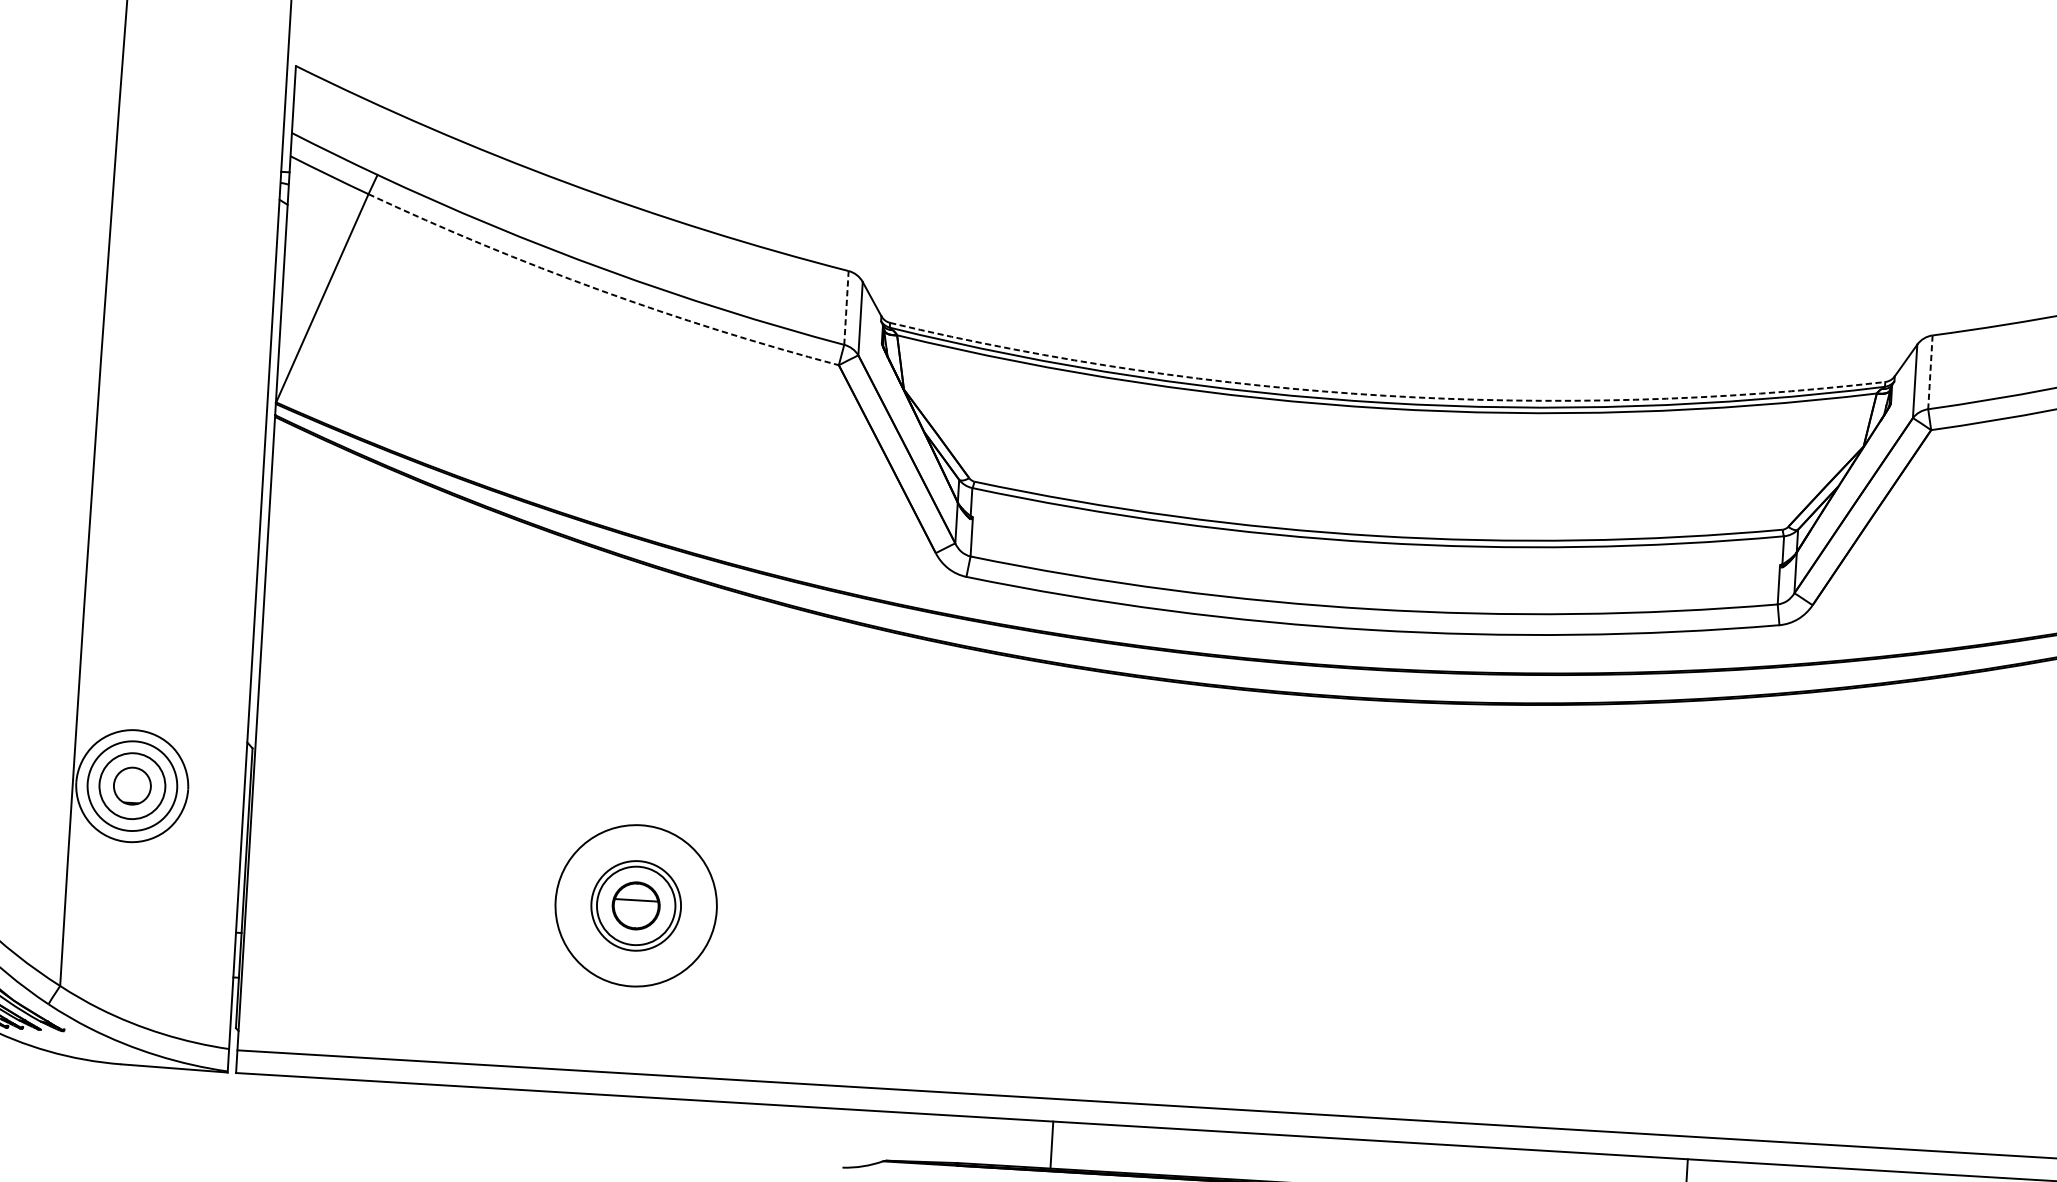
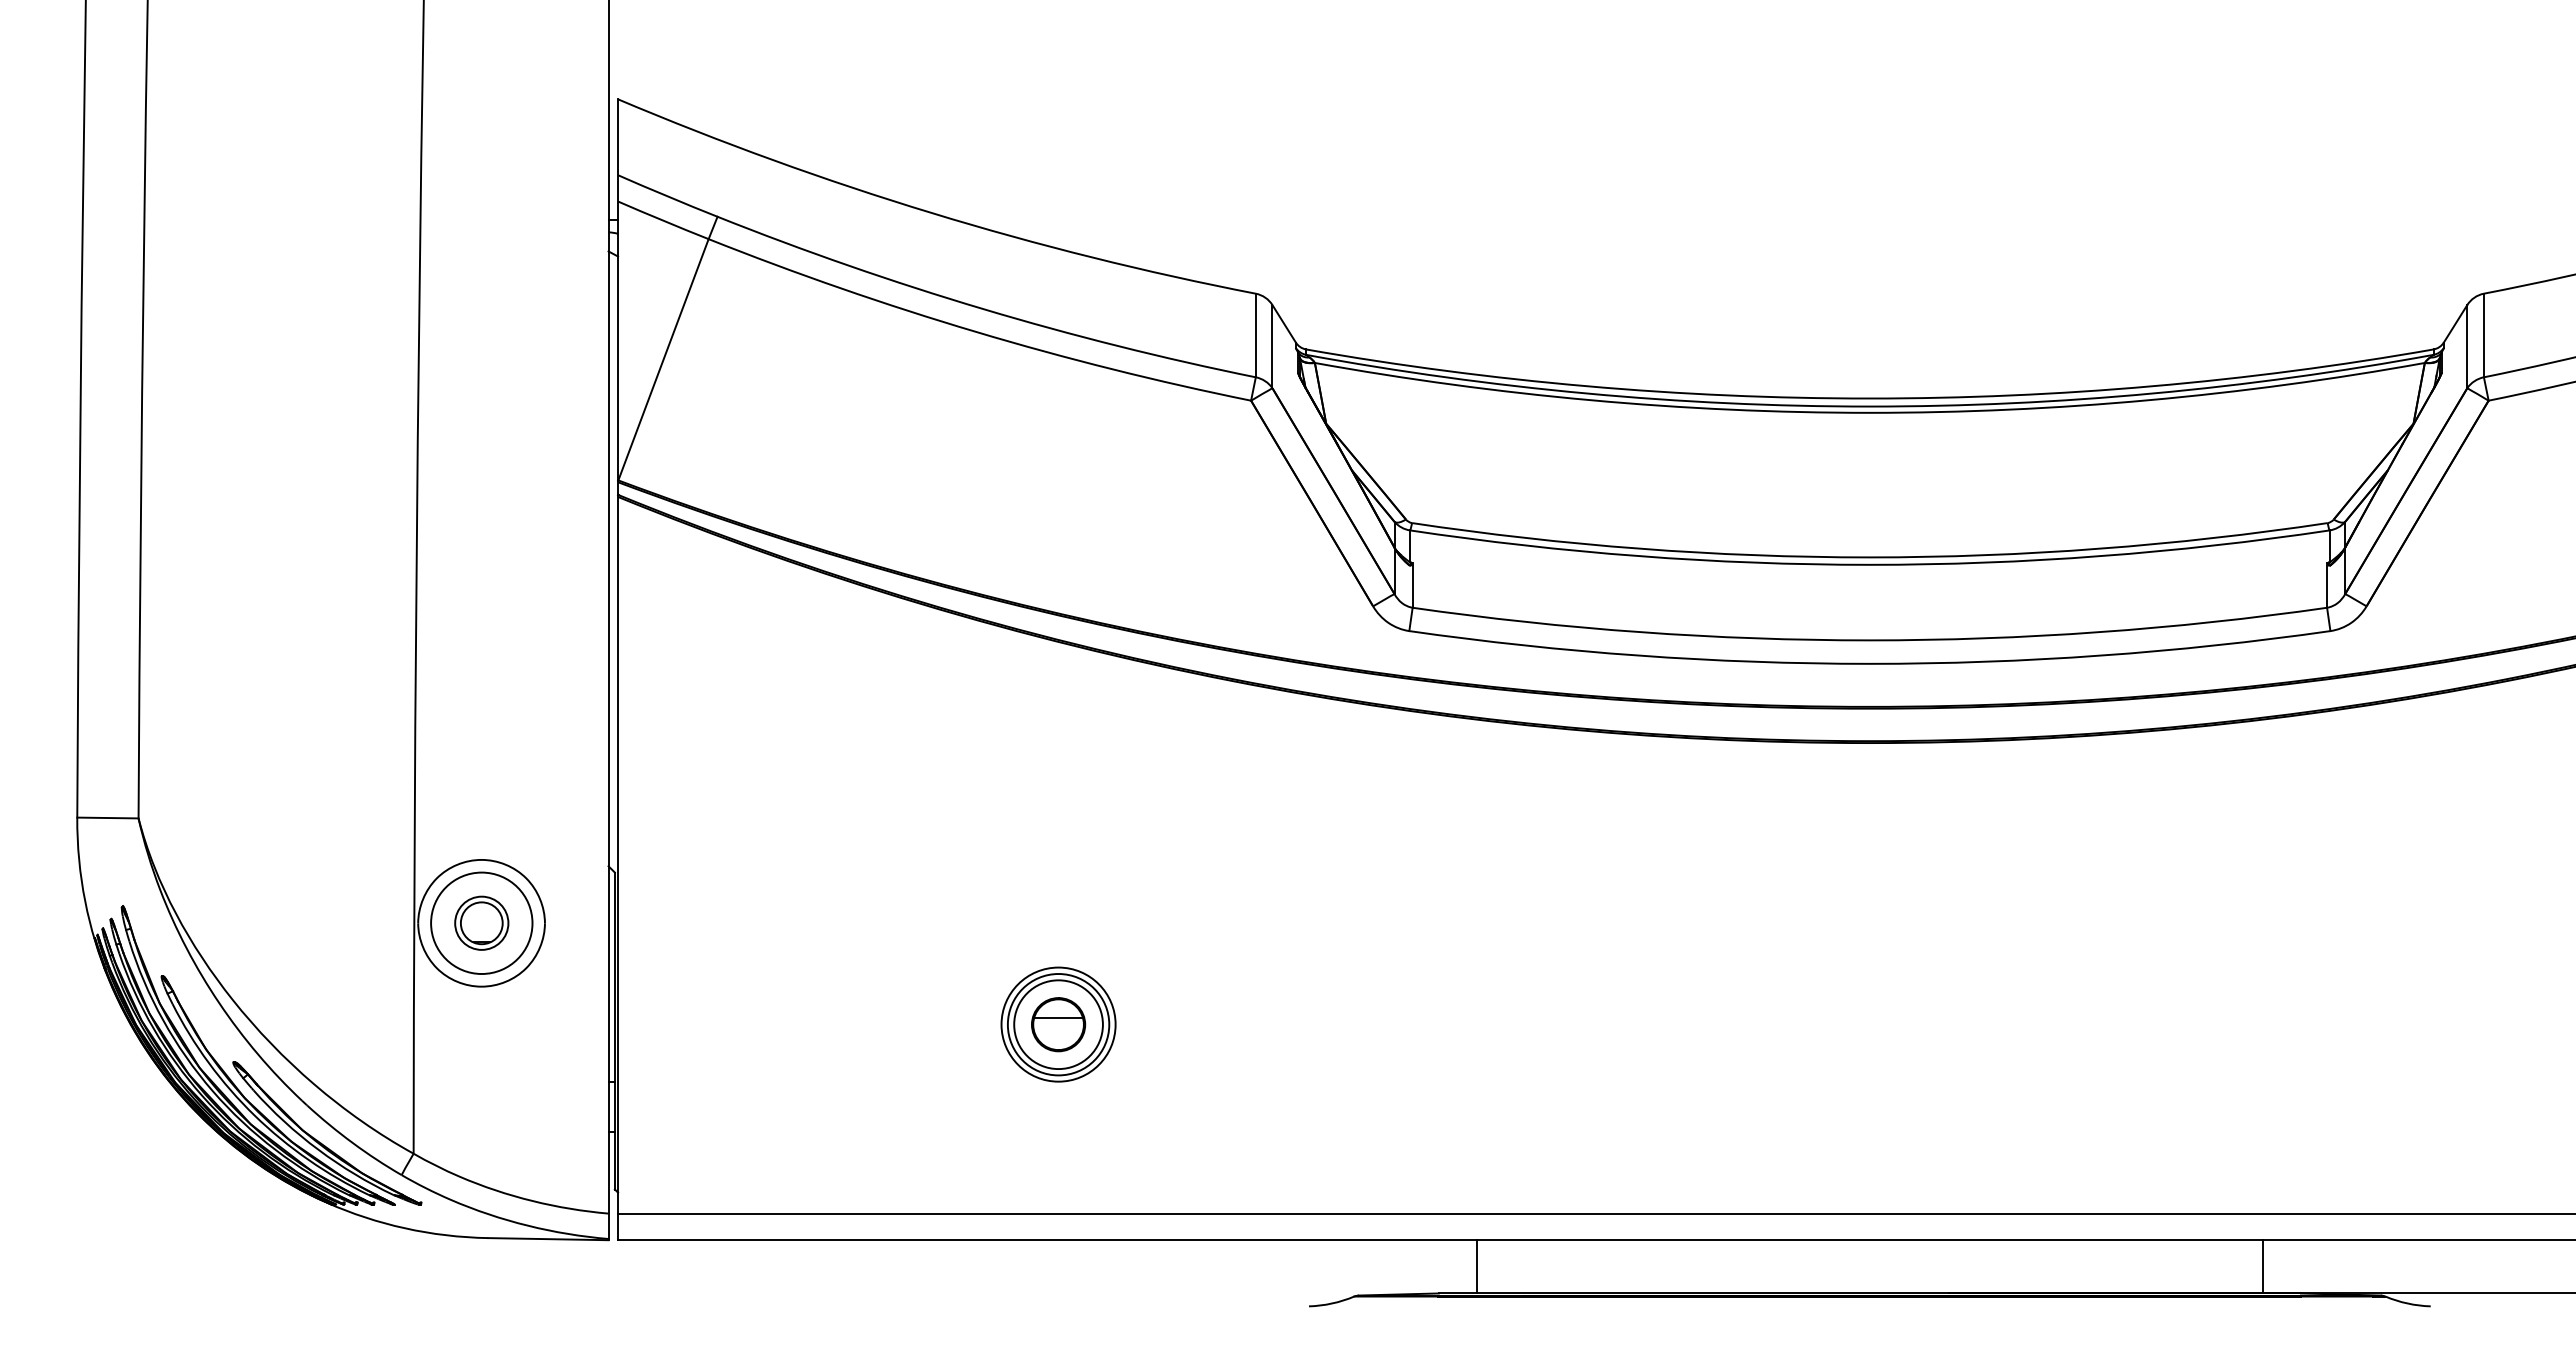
arc: (600, 289) -> (976, 331), dashed -> solid
line: (846, 307) -> (1255, 335), dashed -> solid
line: (1930, 372) -> (2483, 335), dashed -> solid
arc: (1384, 395) -> (1869, 398), dashed -> solid
circle: (132, 785) -> (481, 922), size x0.71
circle: (636, 905) -> (1058, 1024), size x0.62
line: (1051, 1144) -> (1476, 1266), moved

